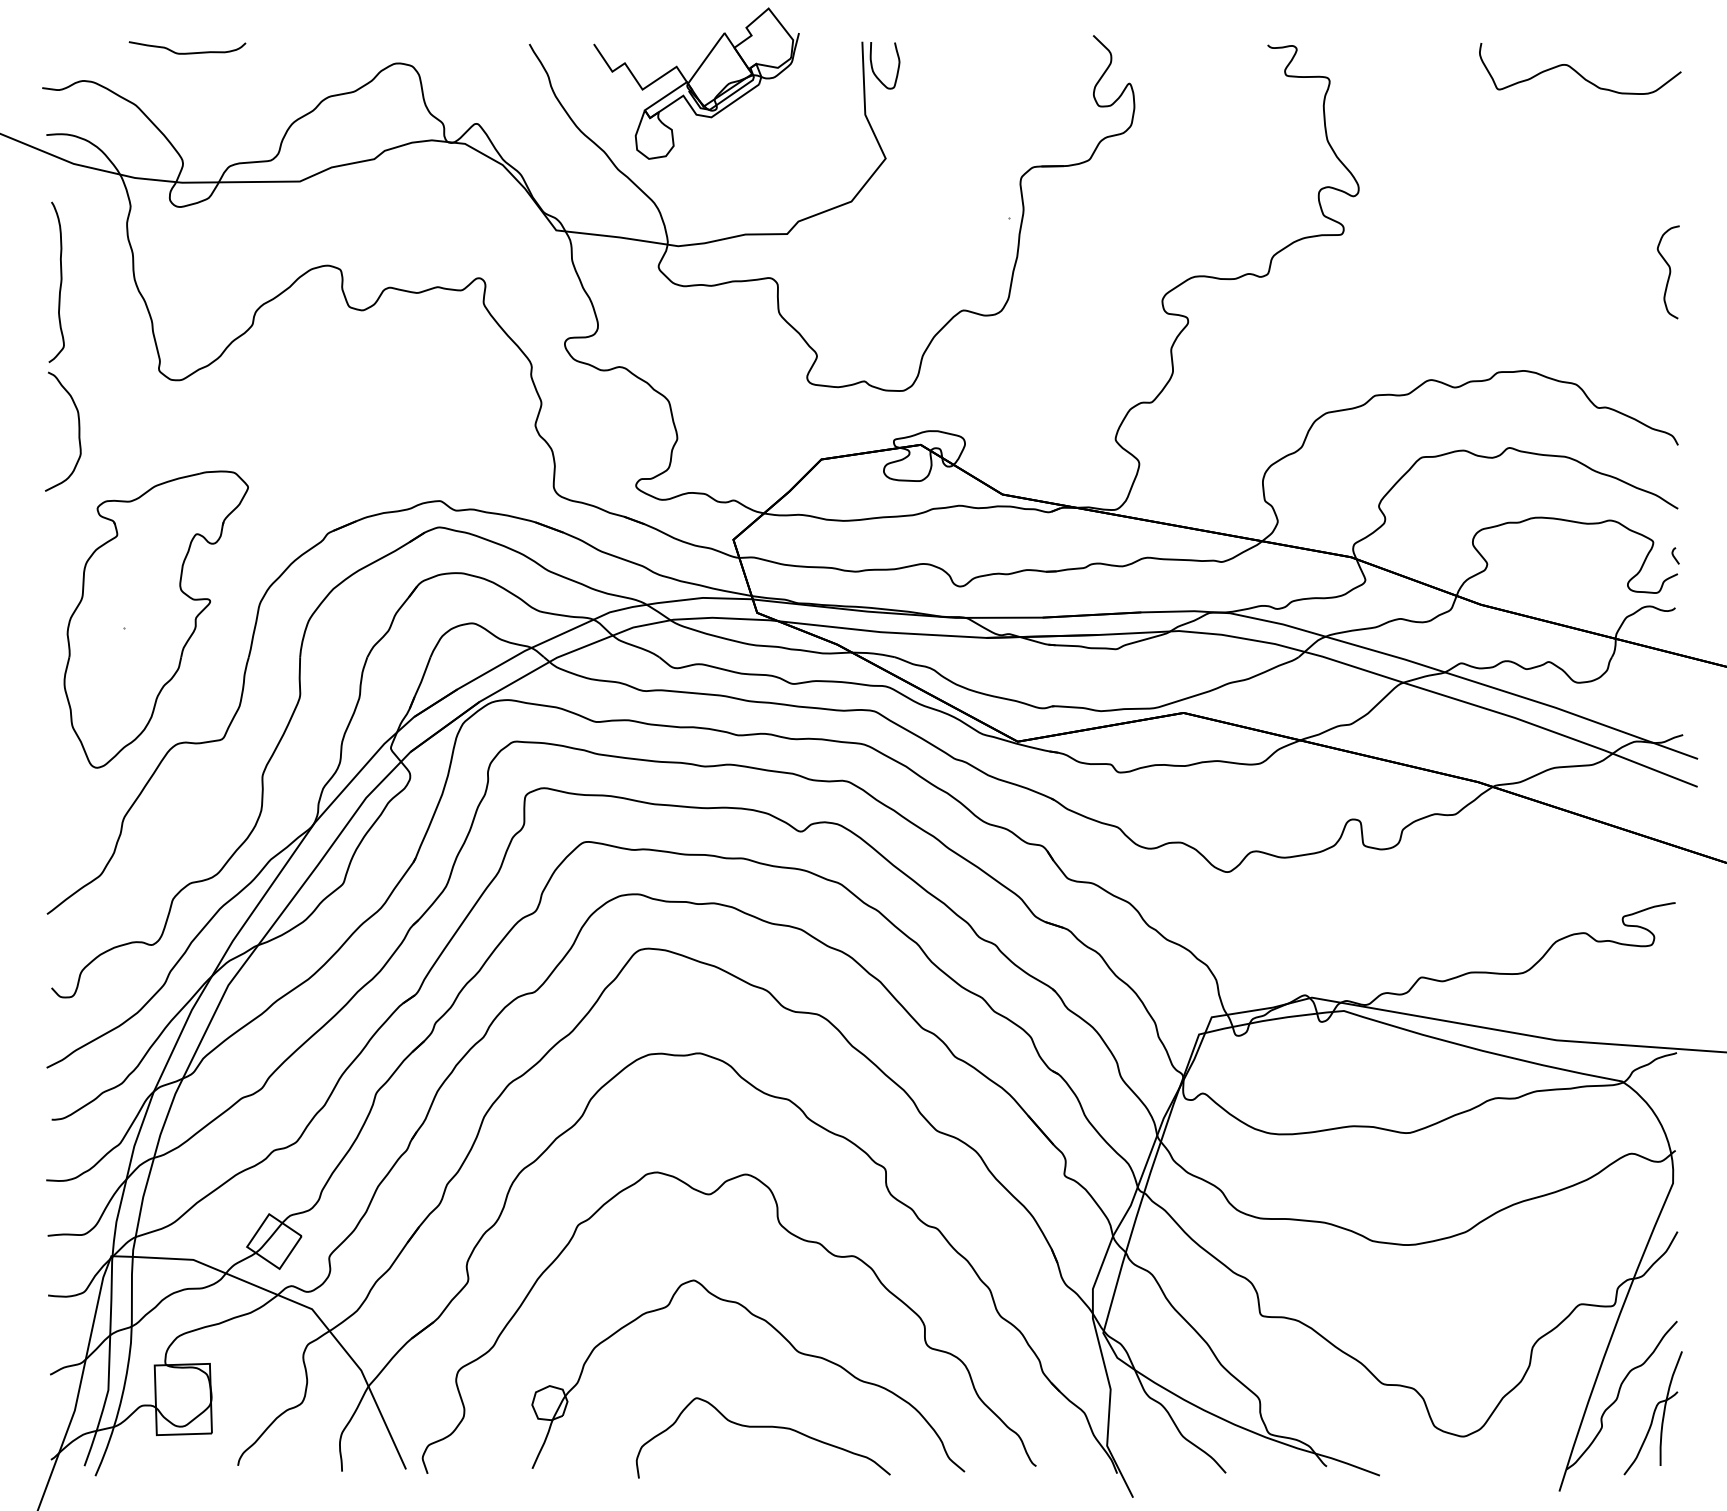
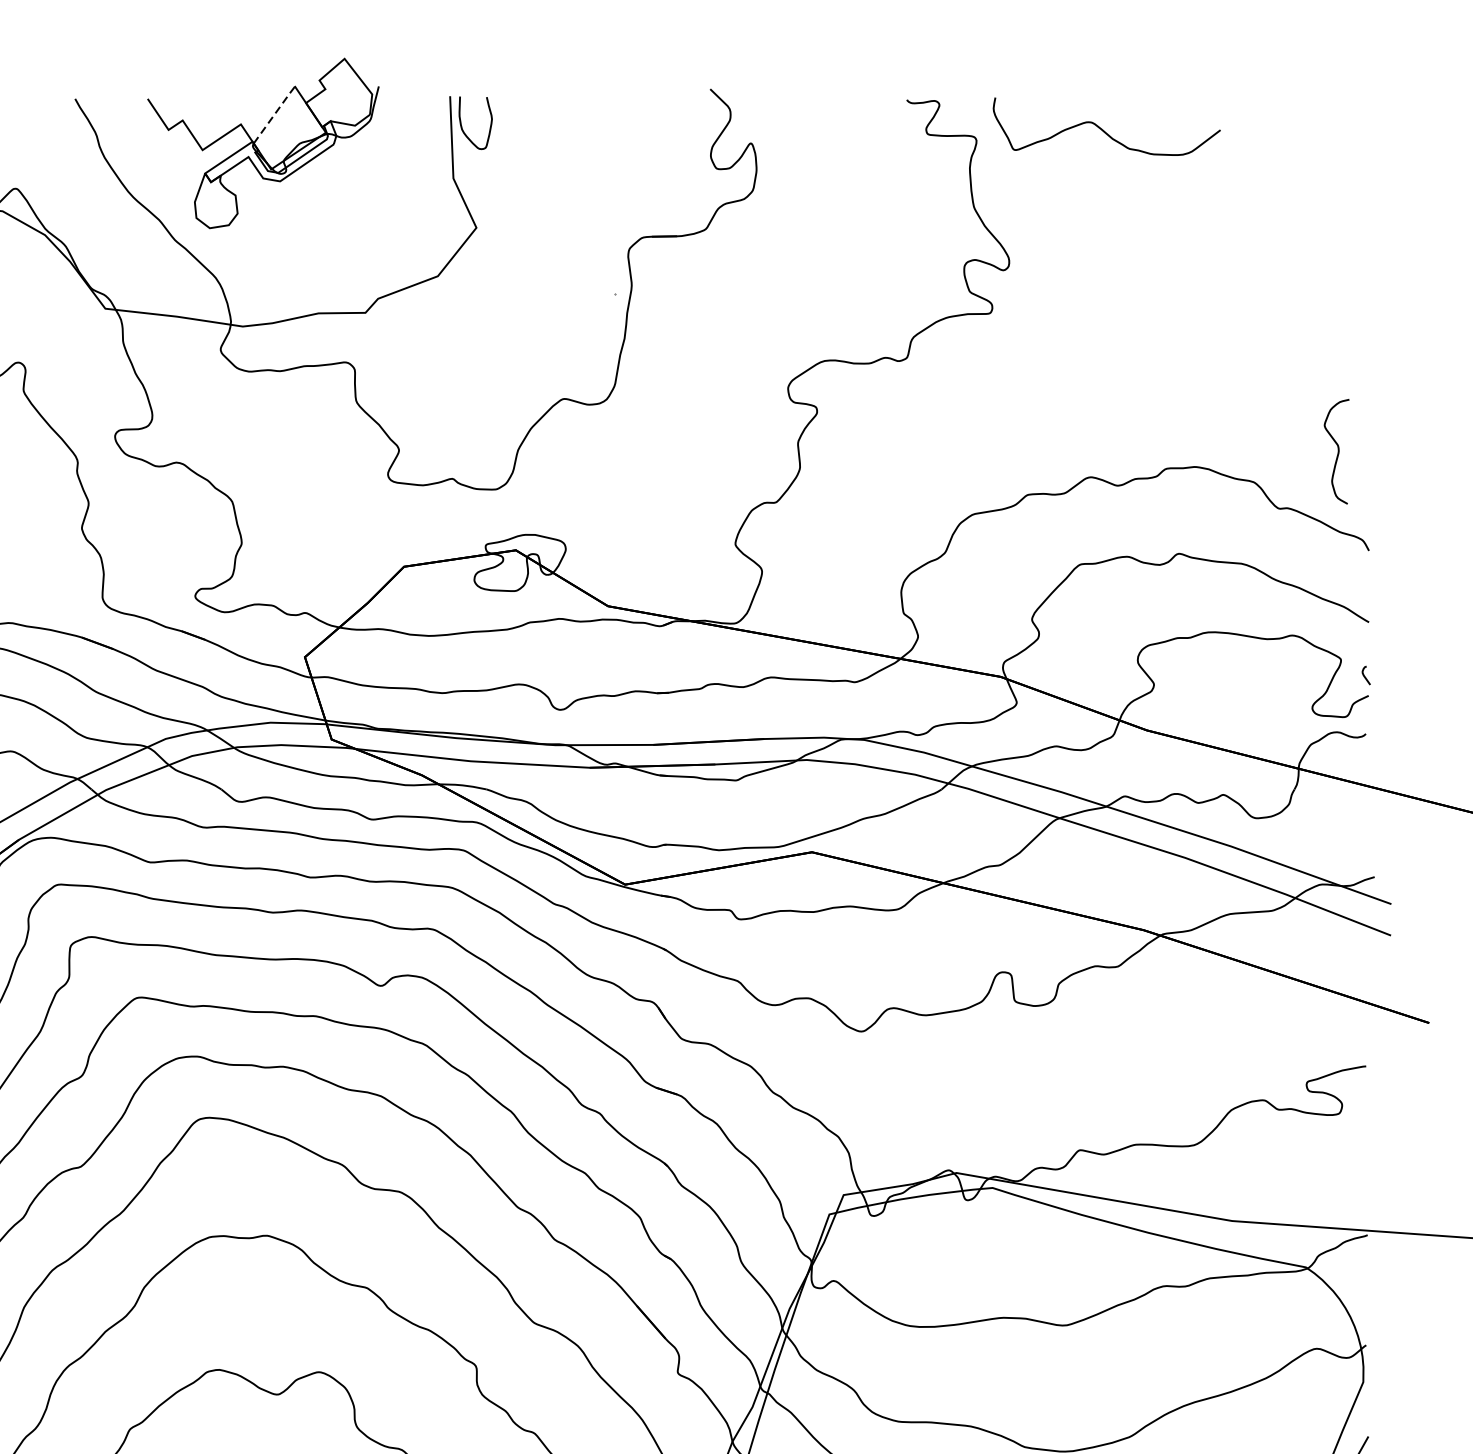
line: (706, 57) -> (274, 113), solid -> dashed
curve: (1577, 71) -> (1103, 129), moved
curve: (1669, 272) -> (1337, 451), moved

